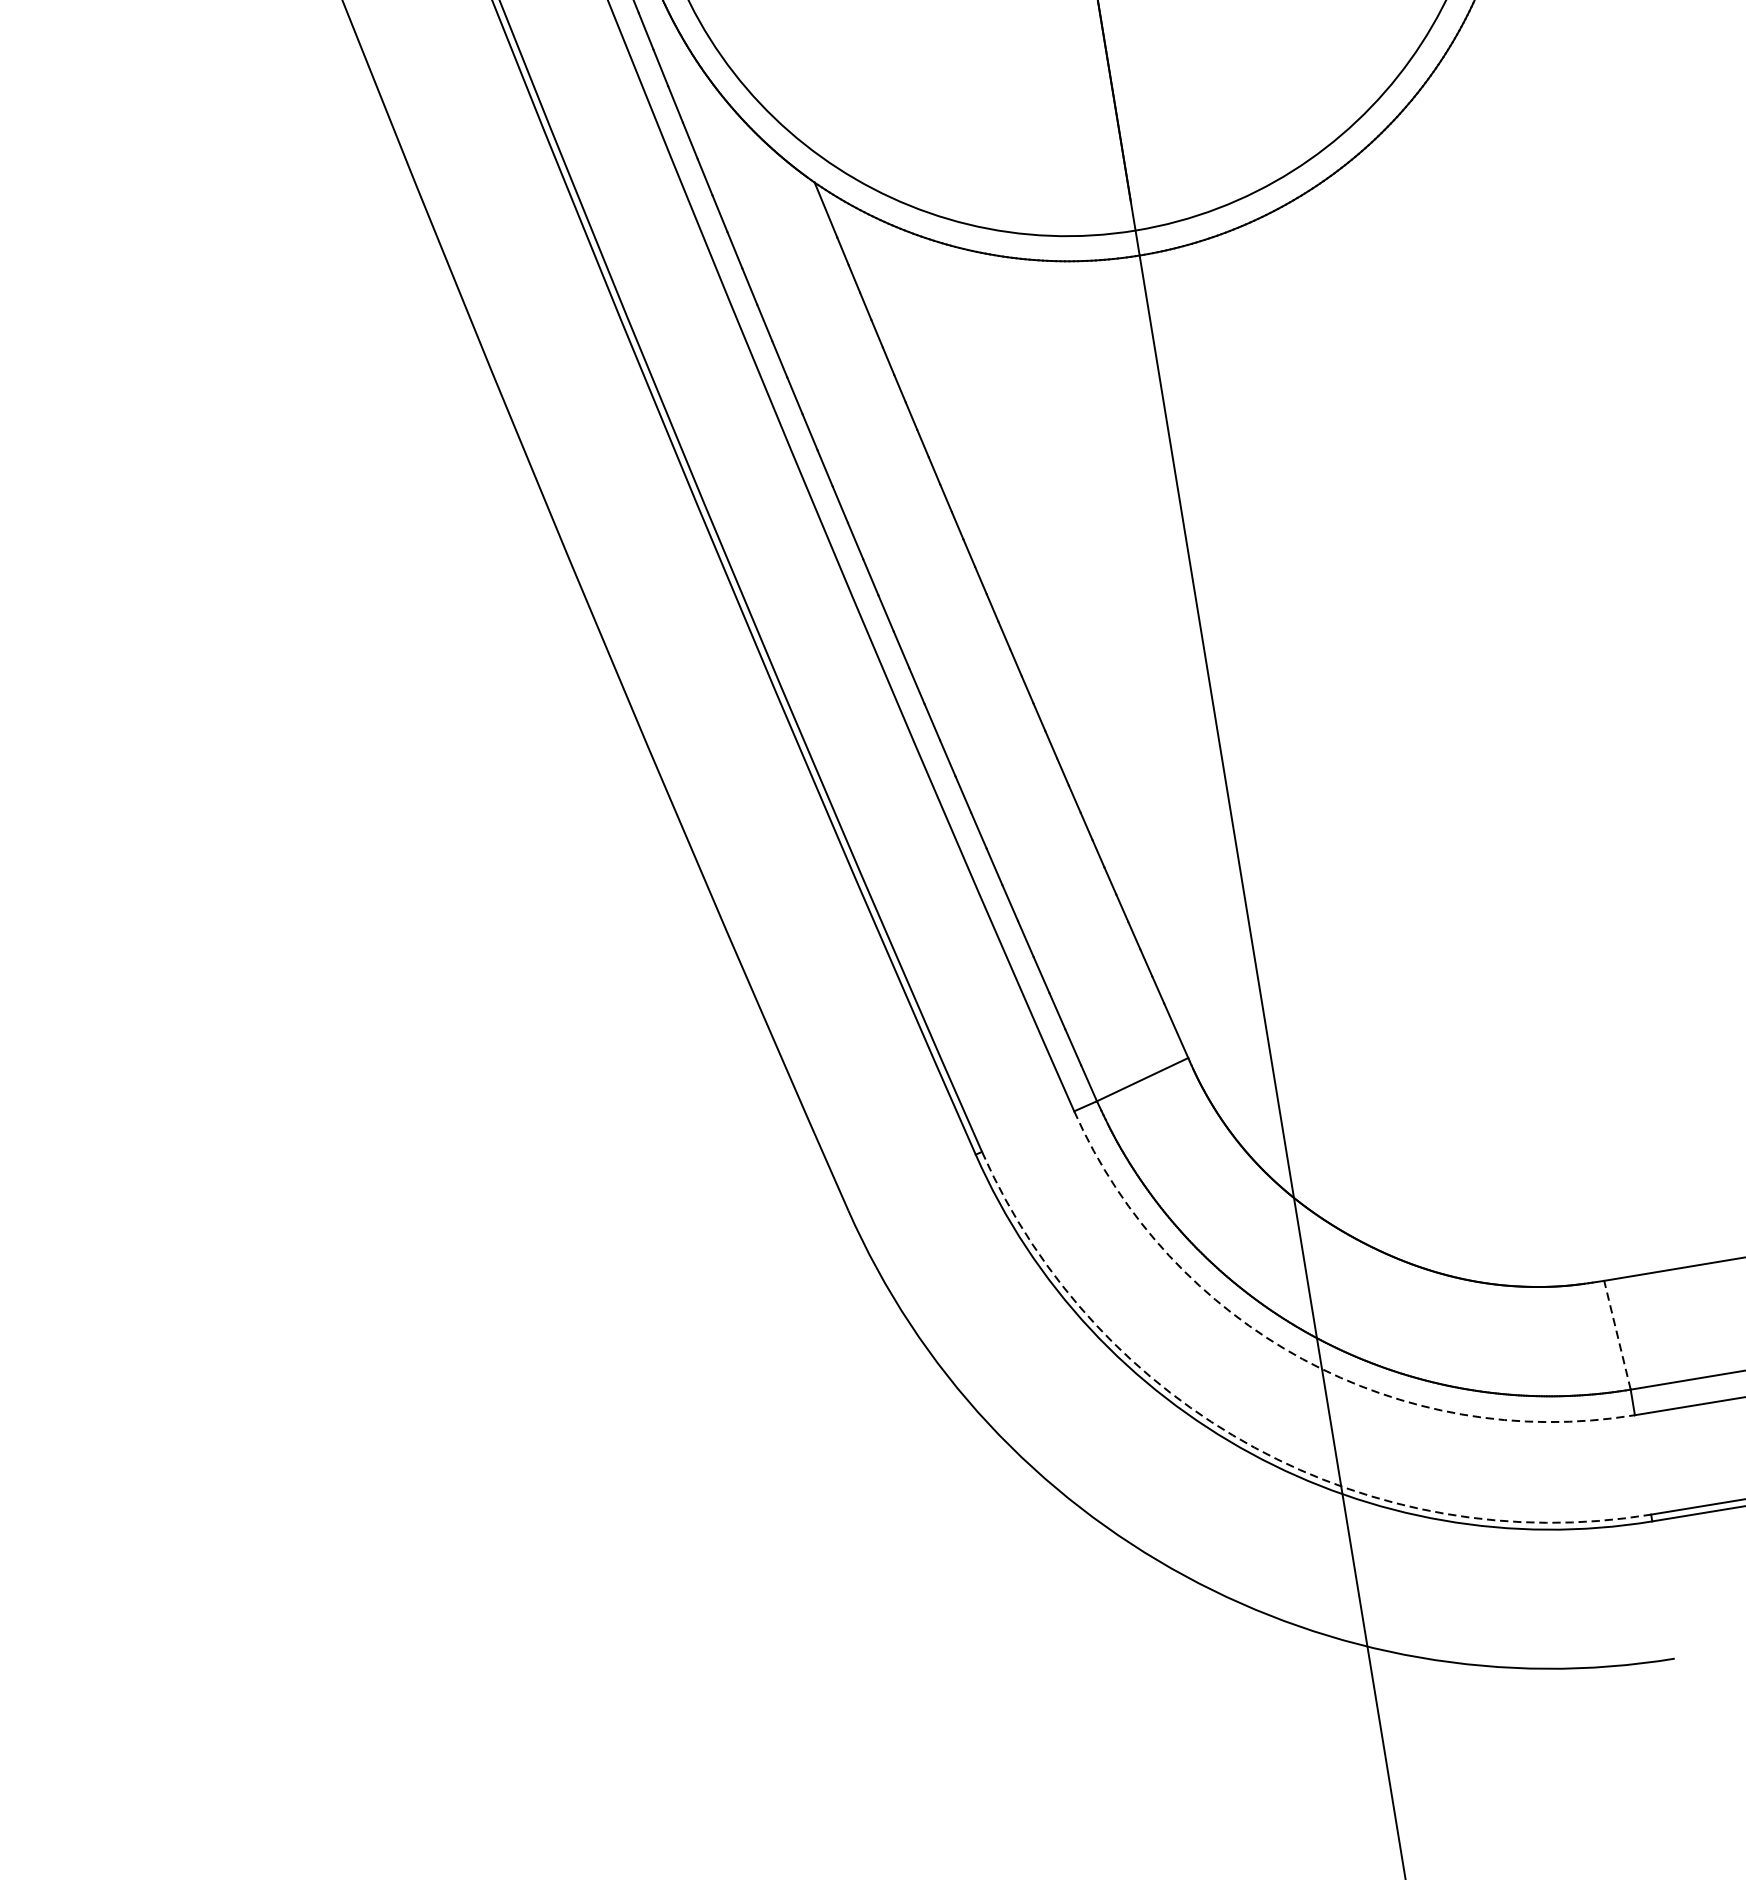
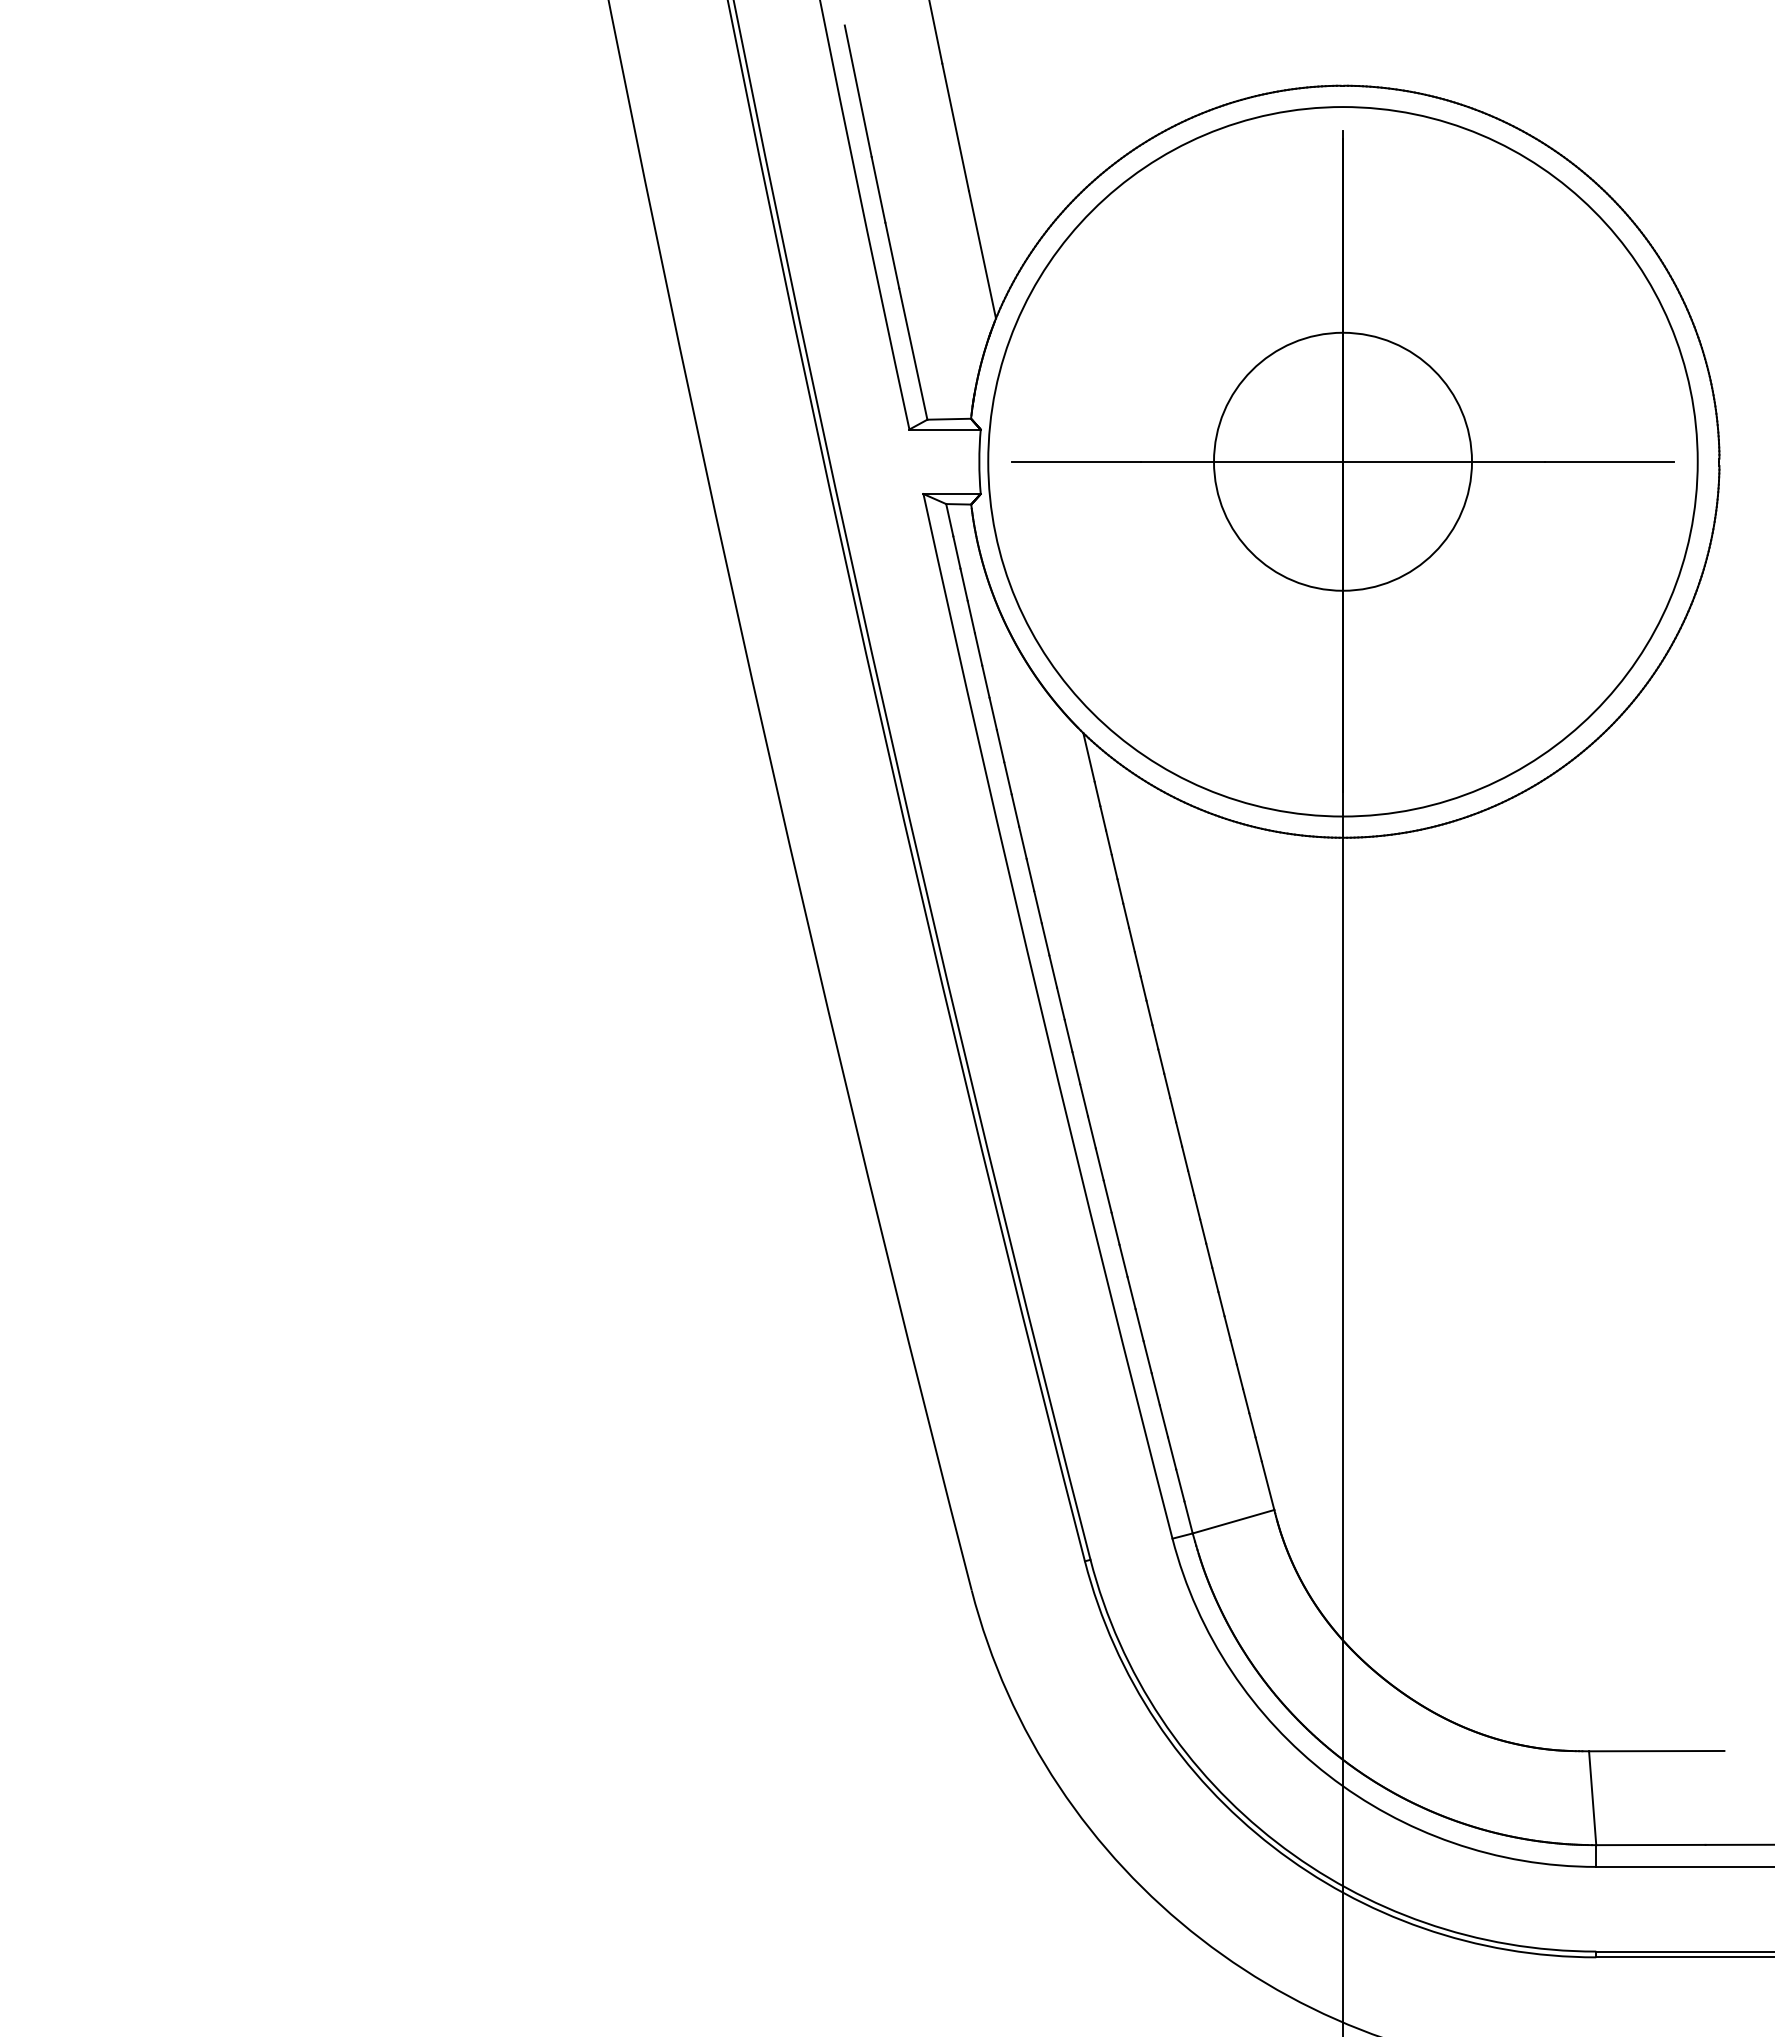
line: (1617, 1334) -> (1592, 1797), dashed -> solid
arc: (1302, 1359) -> (1328, 1775), dashed -> solid
arc: (1254, 1448) -> (1276, 1842), dashed -> solid

